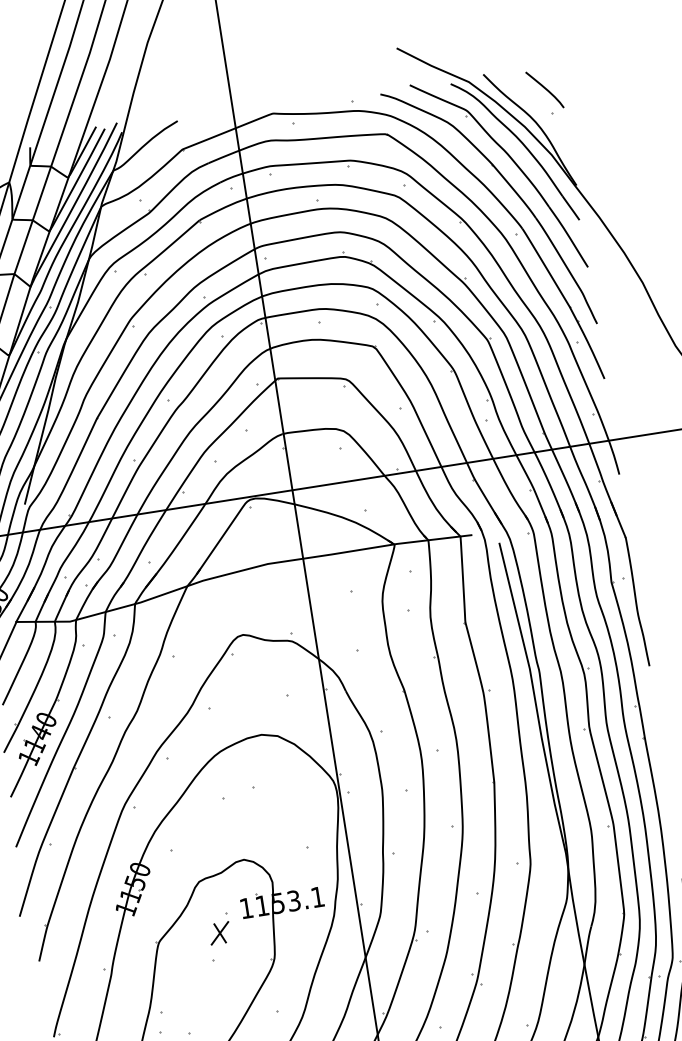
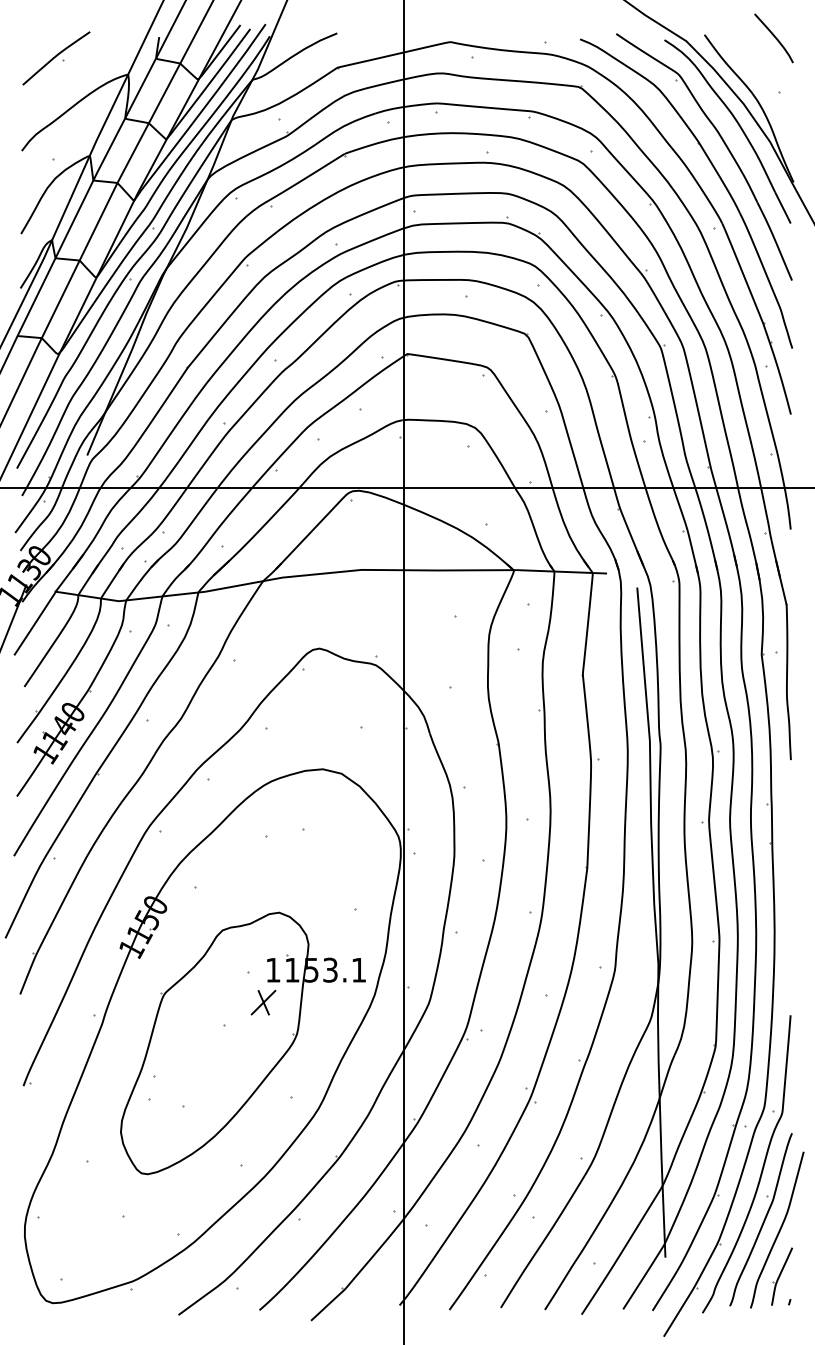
curve: (545, 89) -> (774, 37), moved
part: (219, 933) -> (263, 1002), moved

